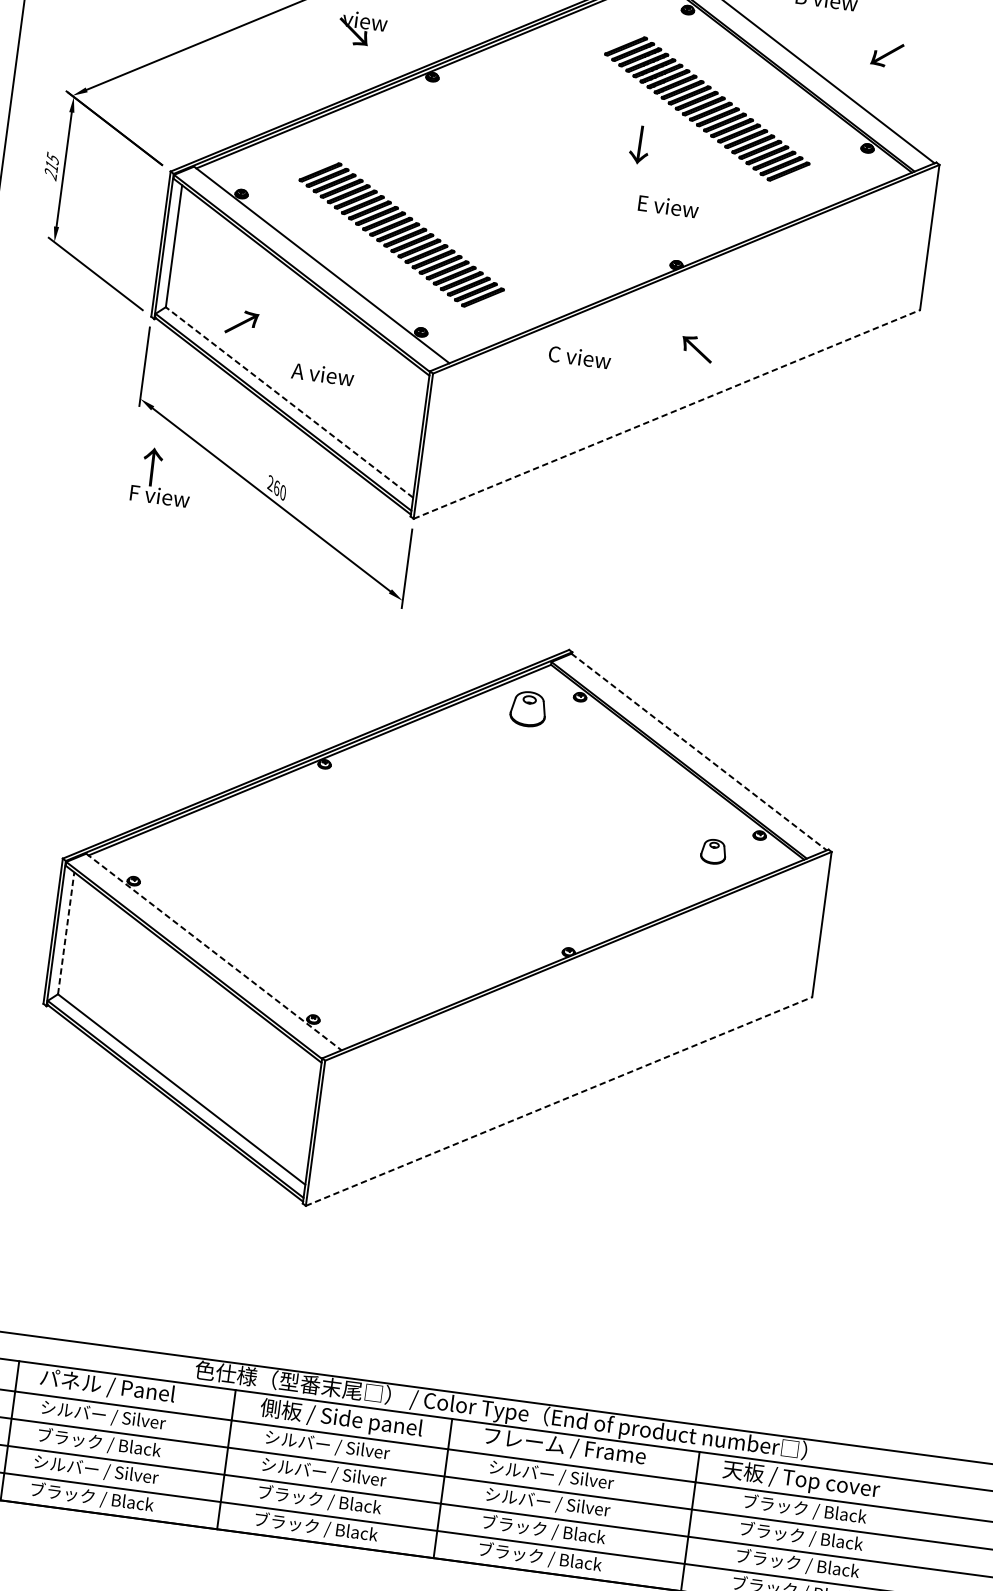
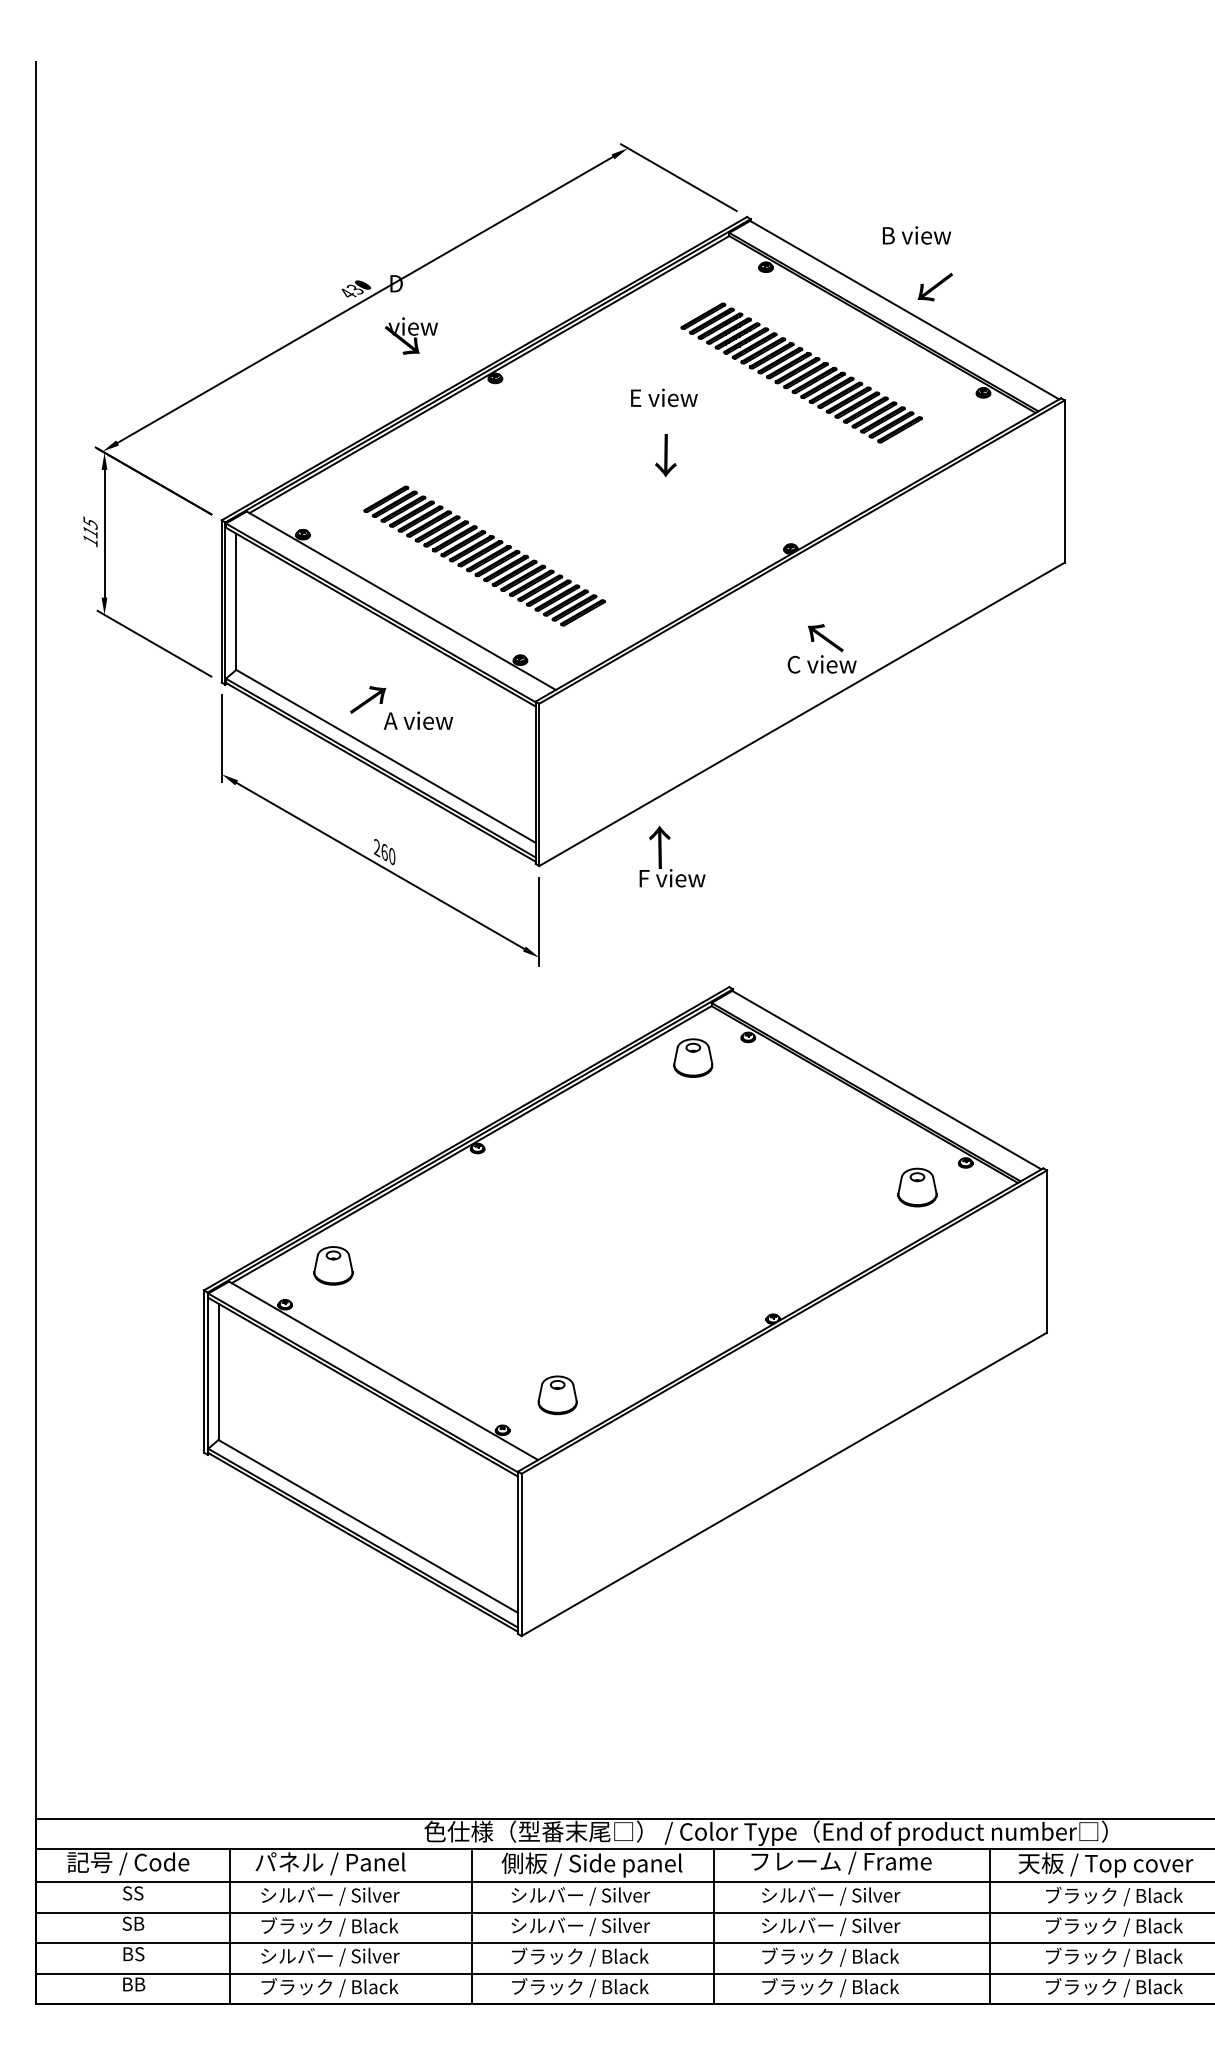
text: (886, 54) -> (934, 287), moved
text: (639, 145) -> (665, 455), moved
text: (50, 174) -> (90, 541), 215 -> 115
text: (668, 206) -> (664, 397), moved
text: (242, 322) -> (368, 699), moved
text: (579, 357) -> (821, 664), moved
line: (289, 402) -> (385, 756), dashed -> solid
line: (667, 414) -> (802, 714), dashed -> solid
text: (162, 476) -> (672, 856), moved
line: (699, 752) -> (887, 1080), dashed -> solid
part: (181, 851) -> (333, 1265), added
part: (713, 851) -> (917, 1187), size x1.43
line: (66, 932) -> (218, 1371), dashed -> solid
line: (214, 952) -> (384, 1371), dashed -> solid
part: (366, 994) -> (557, 1395), added
line: (559, 1101) -> (784, 1484), dashed -> solid

